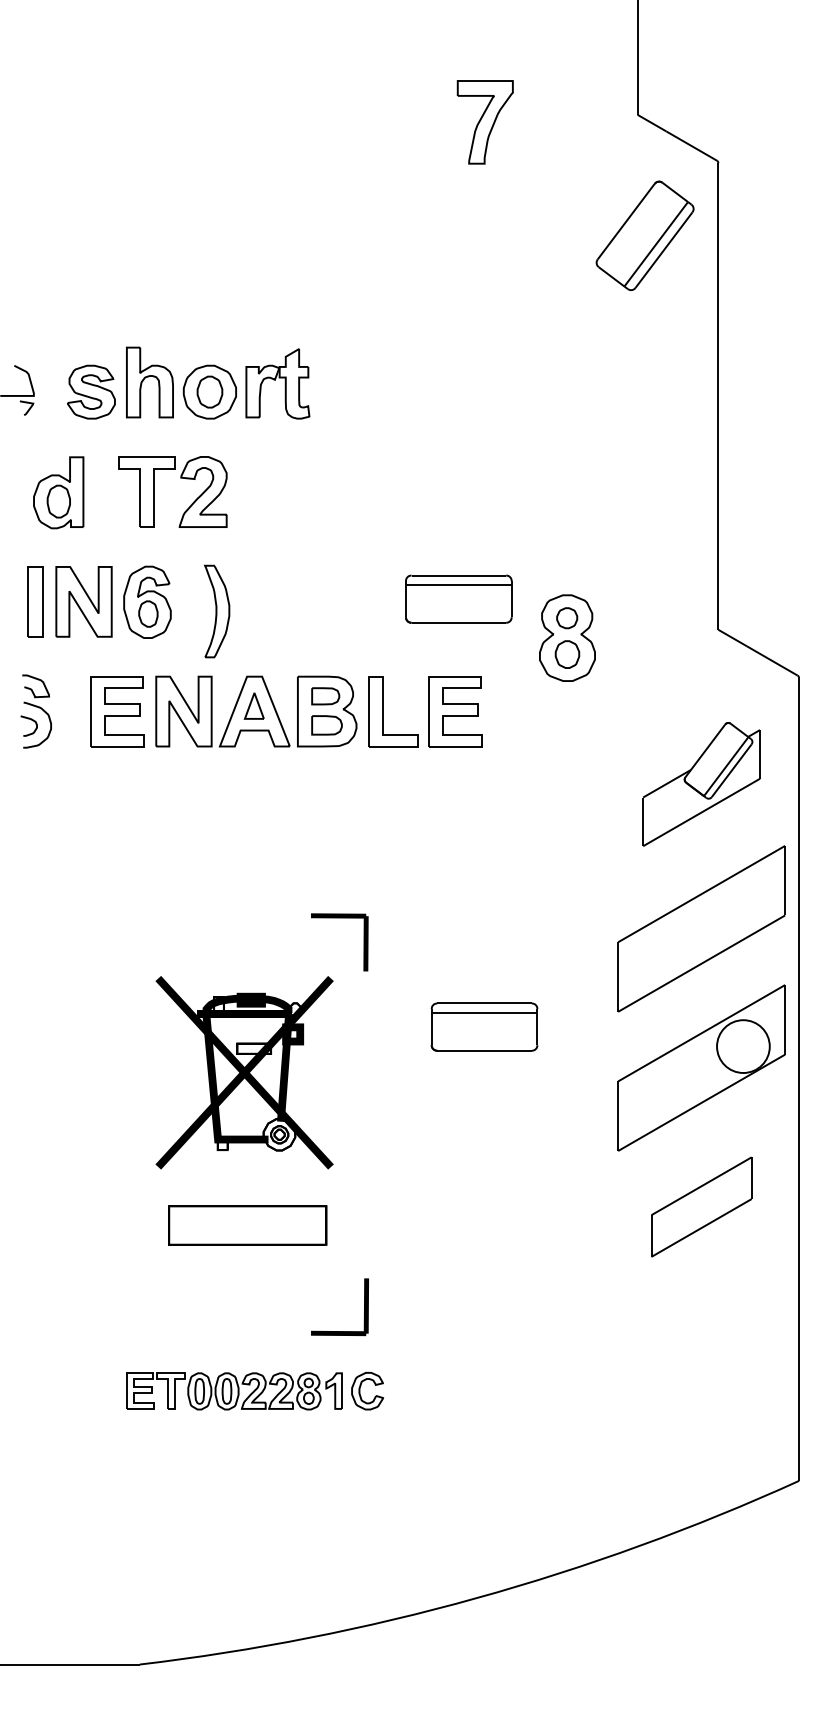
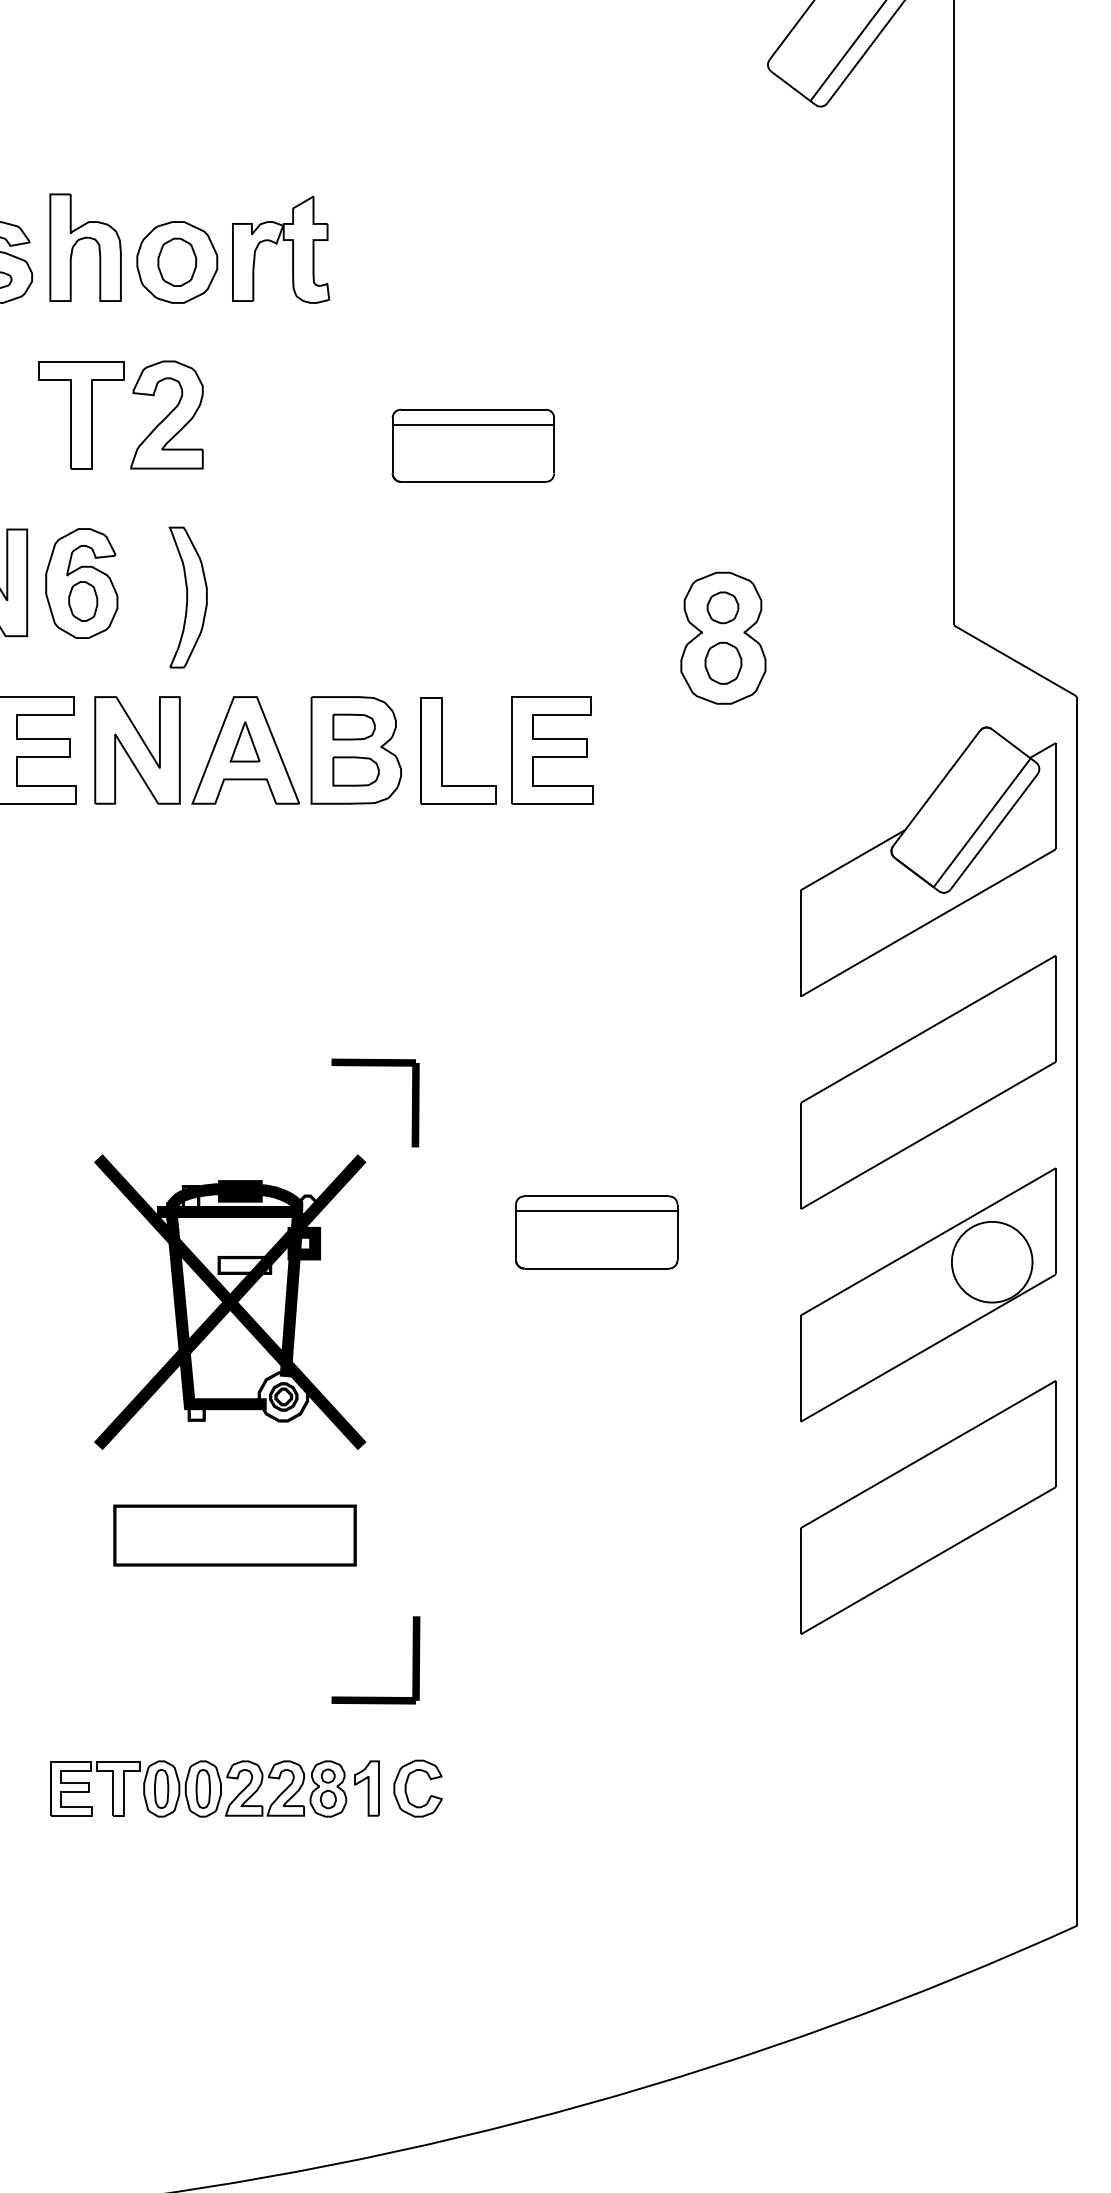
part: (458, 598) -> (472, 444), moved
part: (701, 784) -> (928, 861), size x1.43
part: (701, 1206) -> (928, 1506), size x1.67

